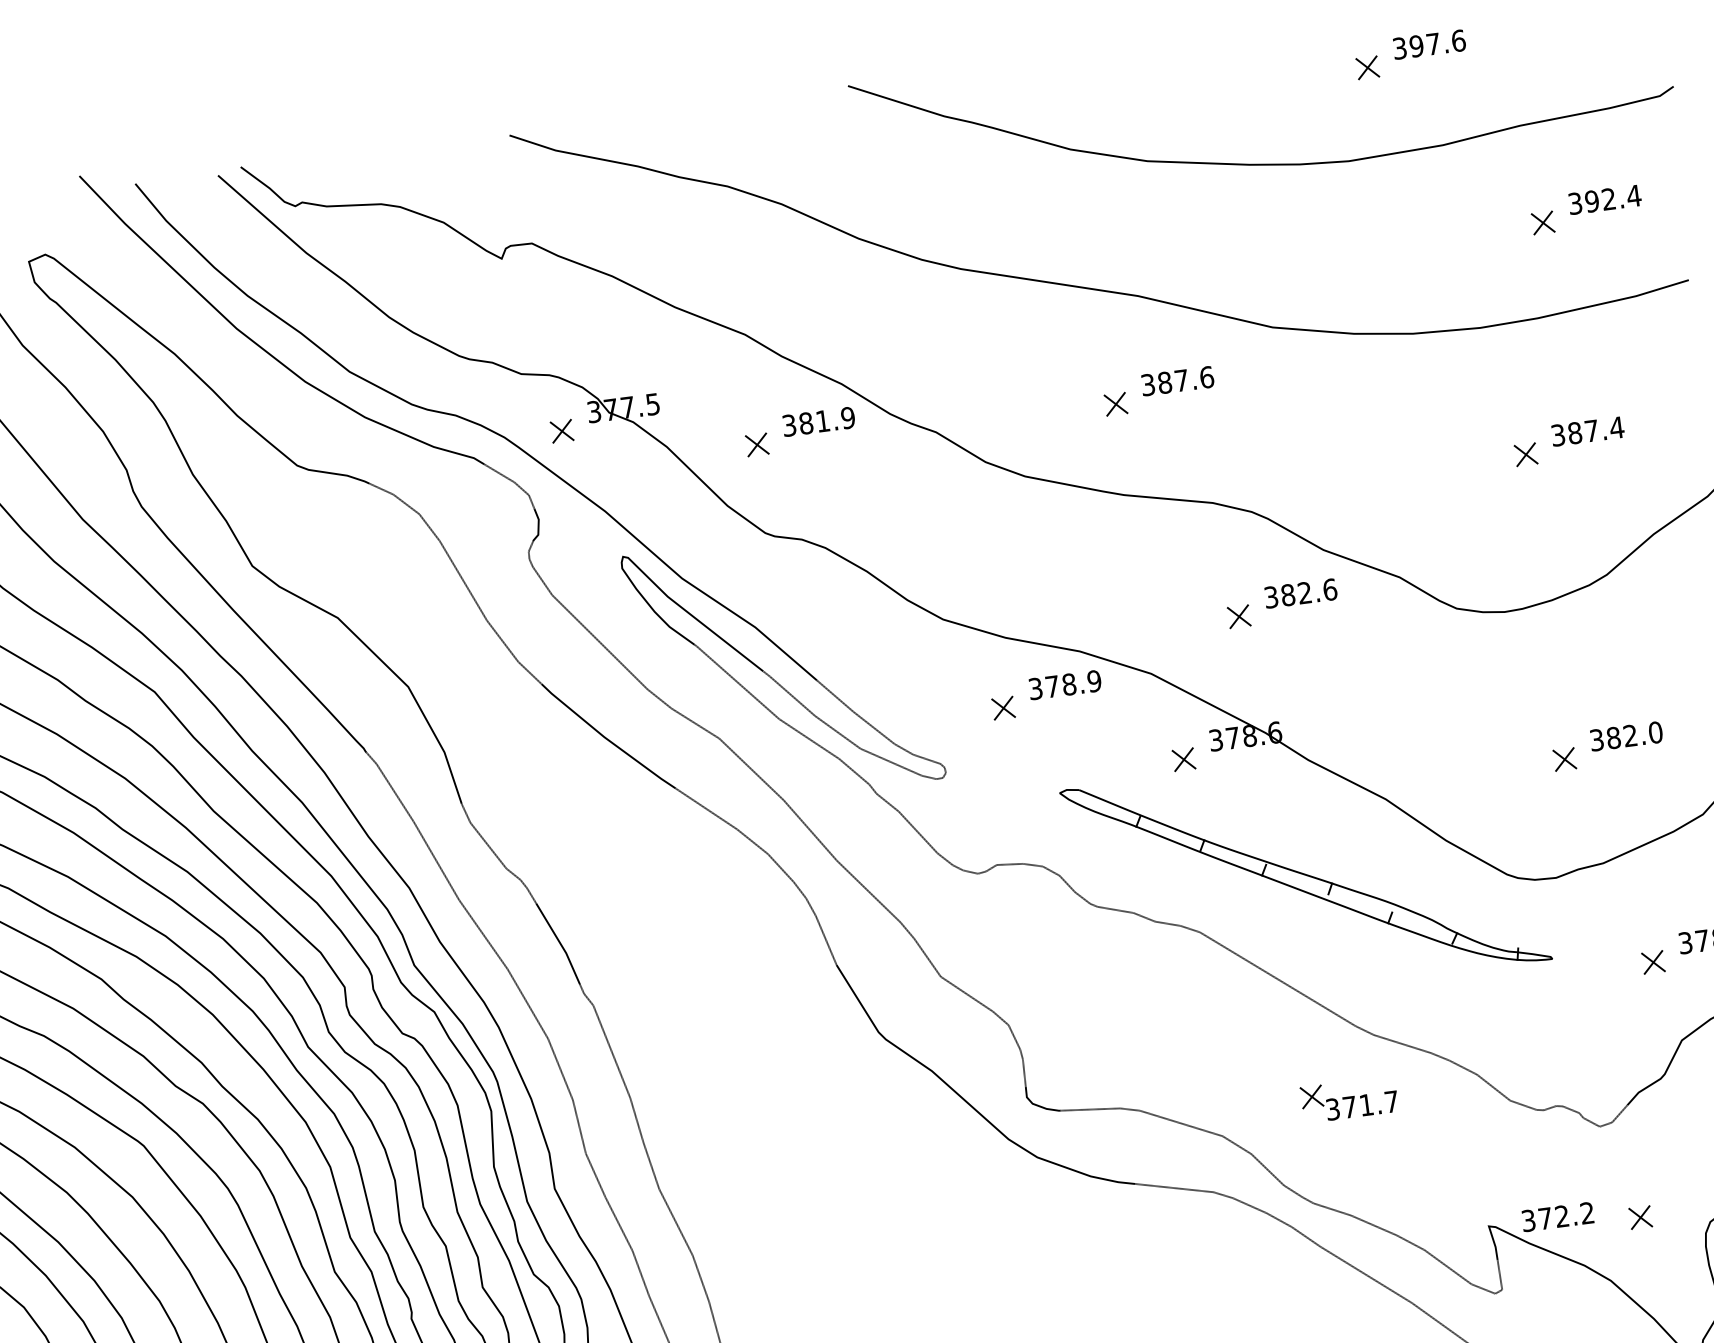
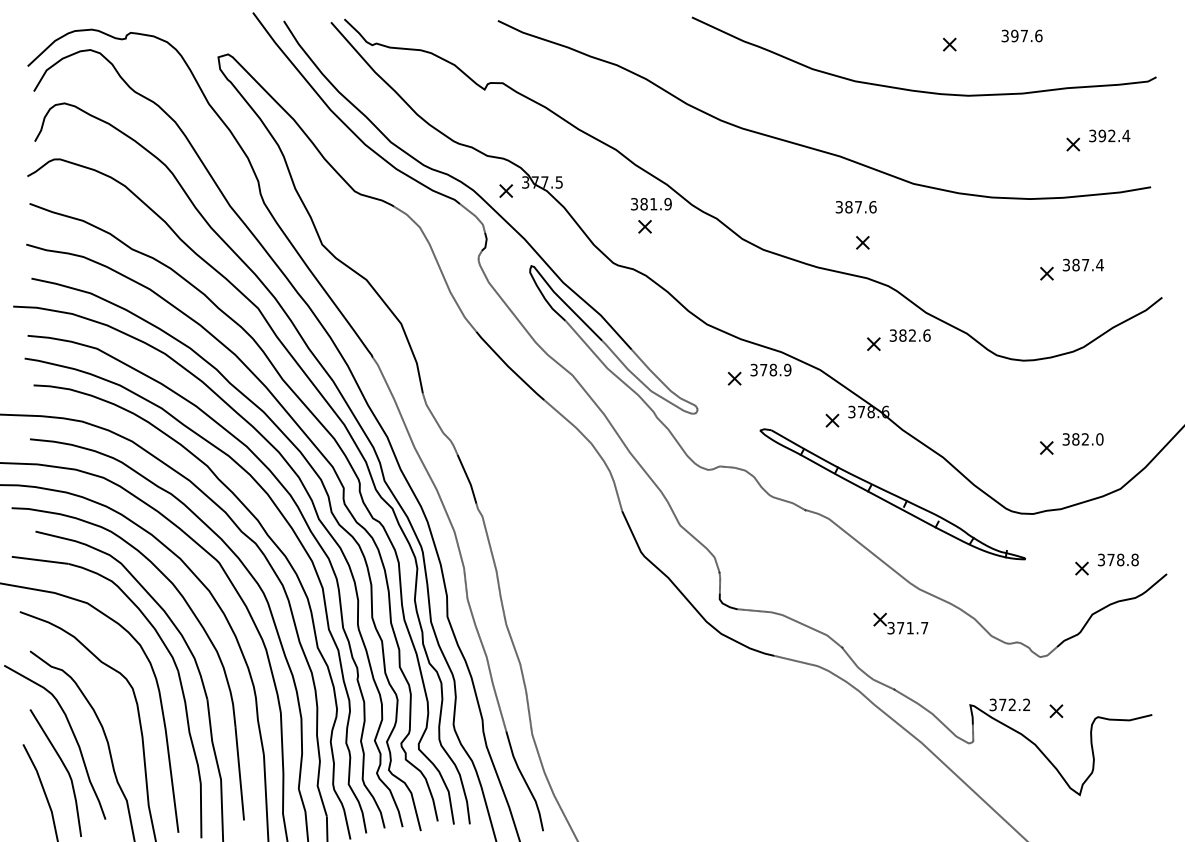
part: (1367, 67) -> (949, 44), moved
part: (1115, 403) -> (862, 242), moved
part: (756, 444) -> (644, 226), moved

